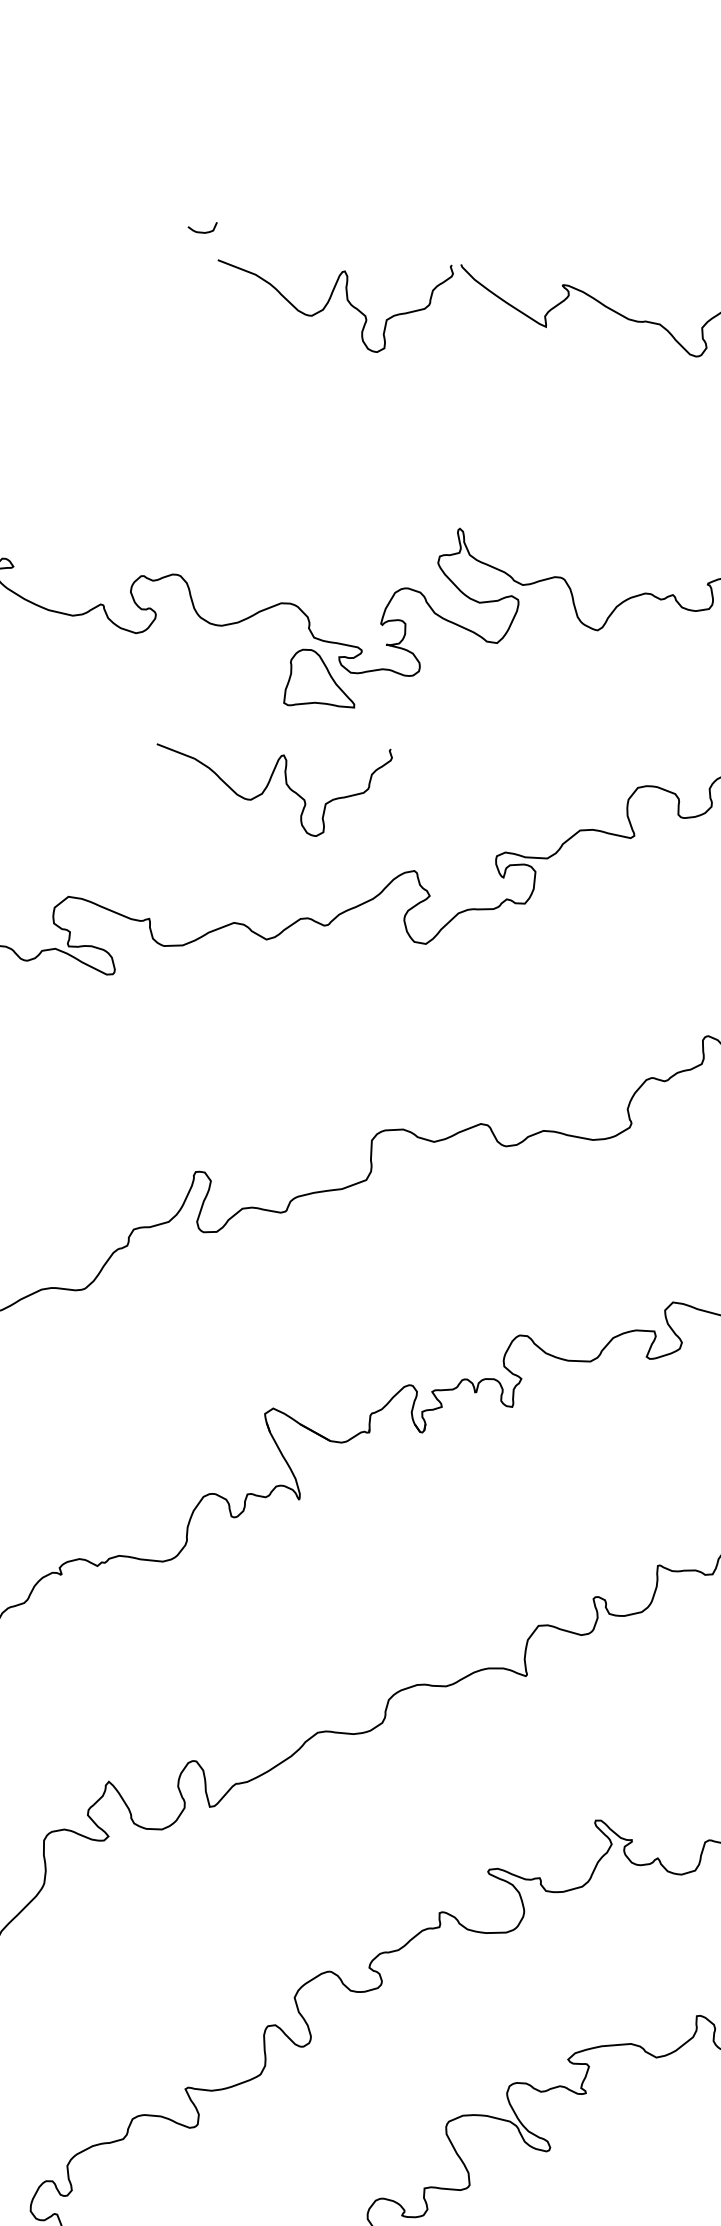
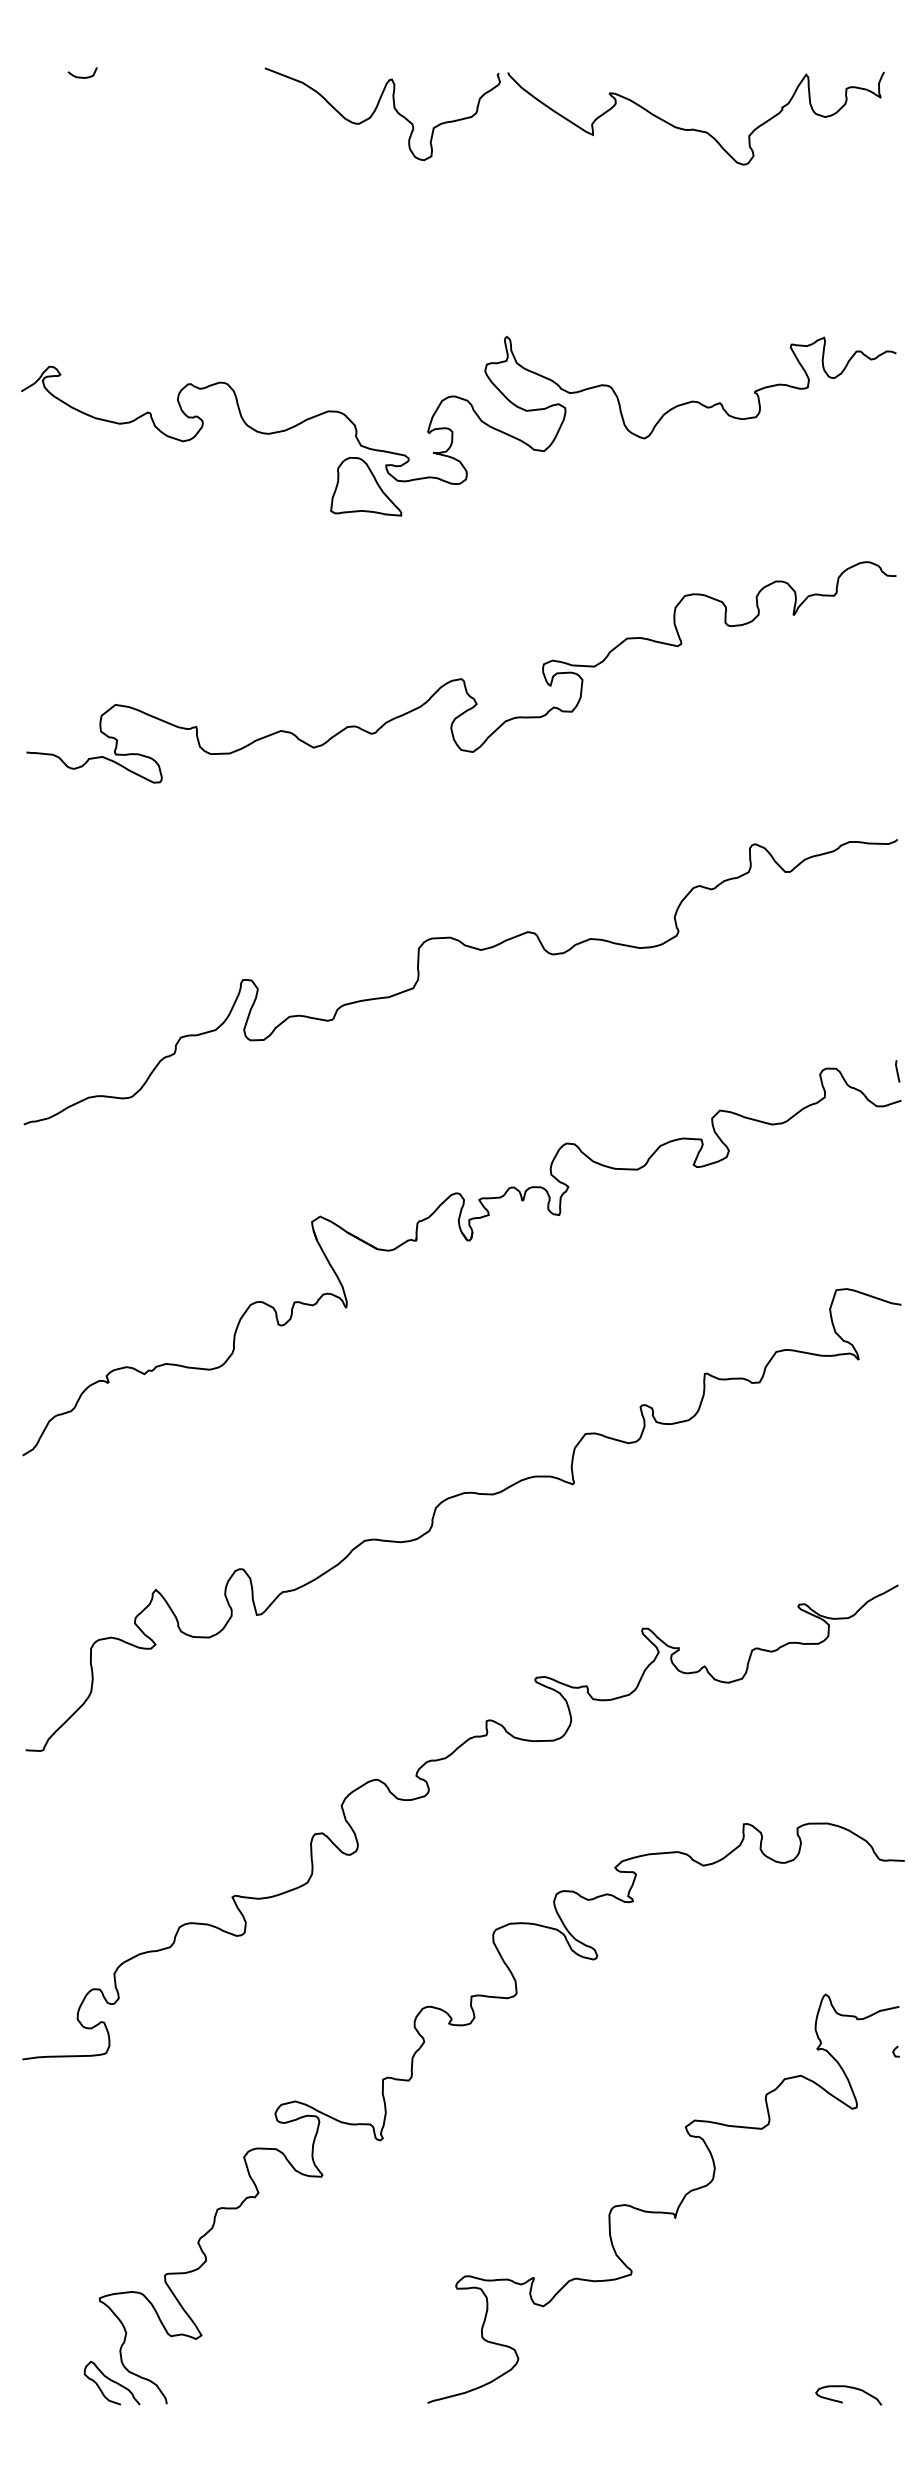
curve: (202, 231) -> (82, 76), moved
curve: (267, 787) -> (314, 595), removed

